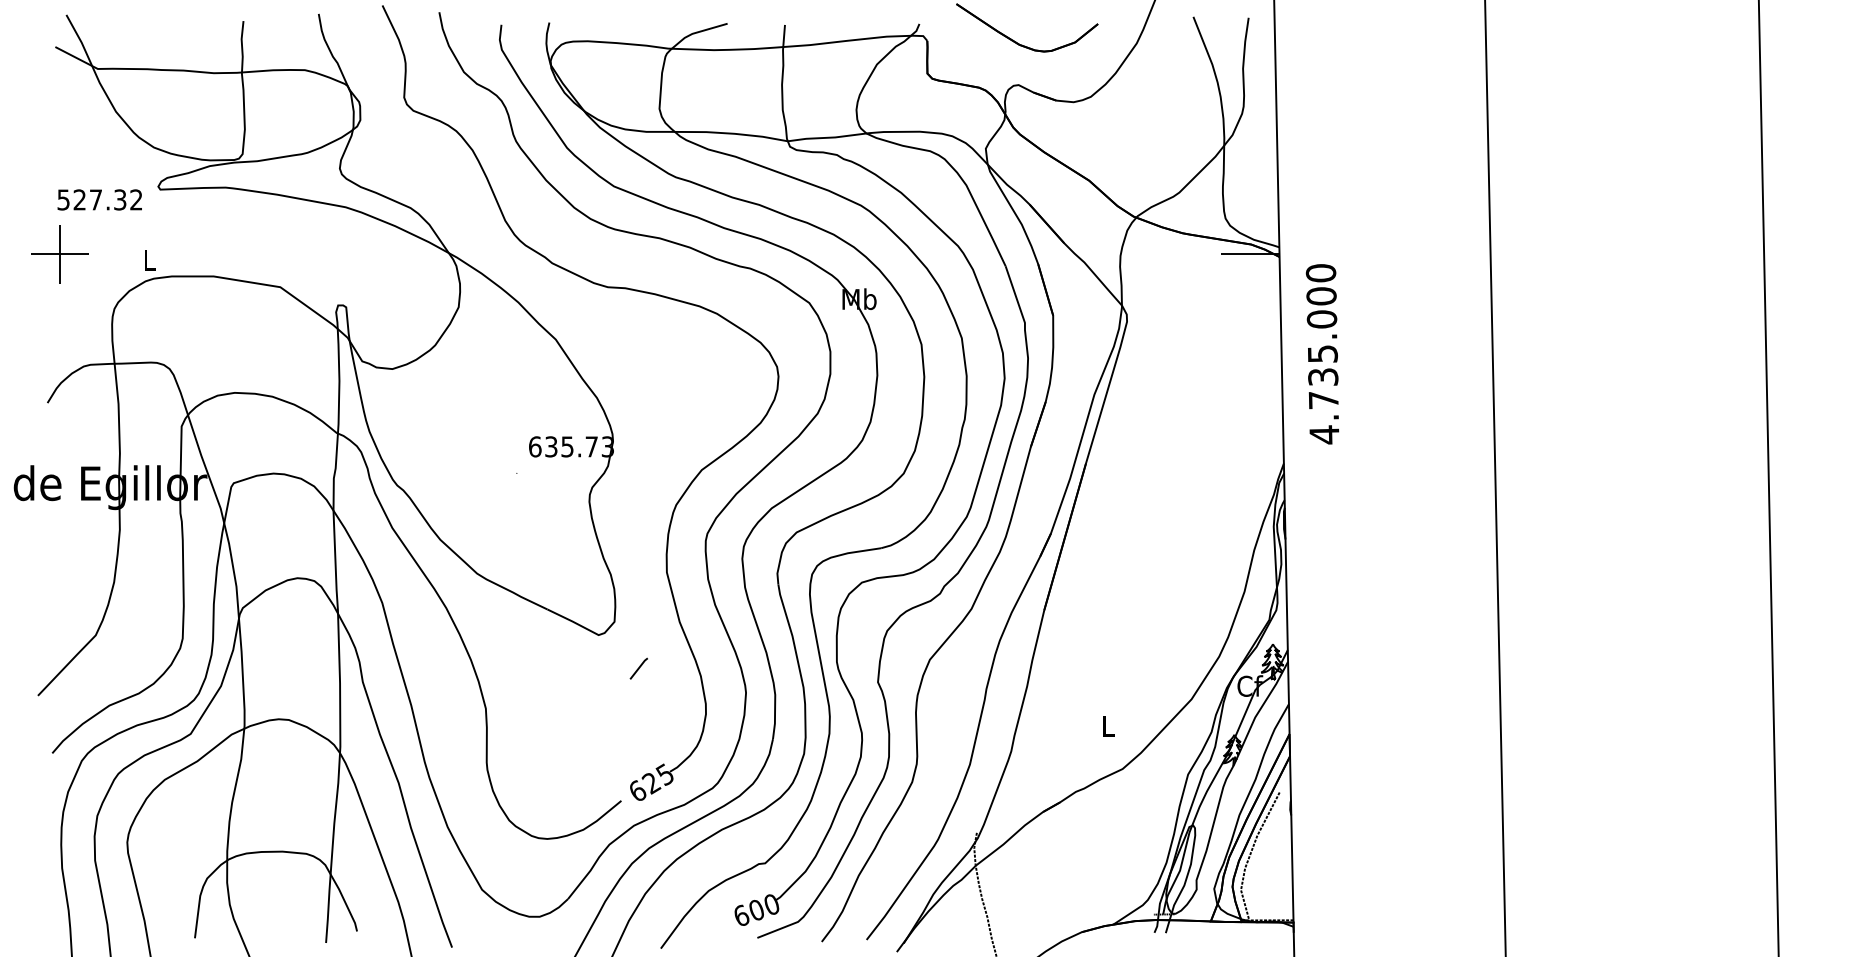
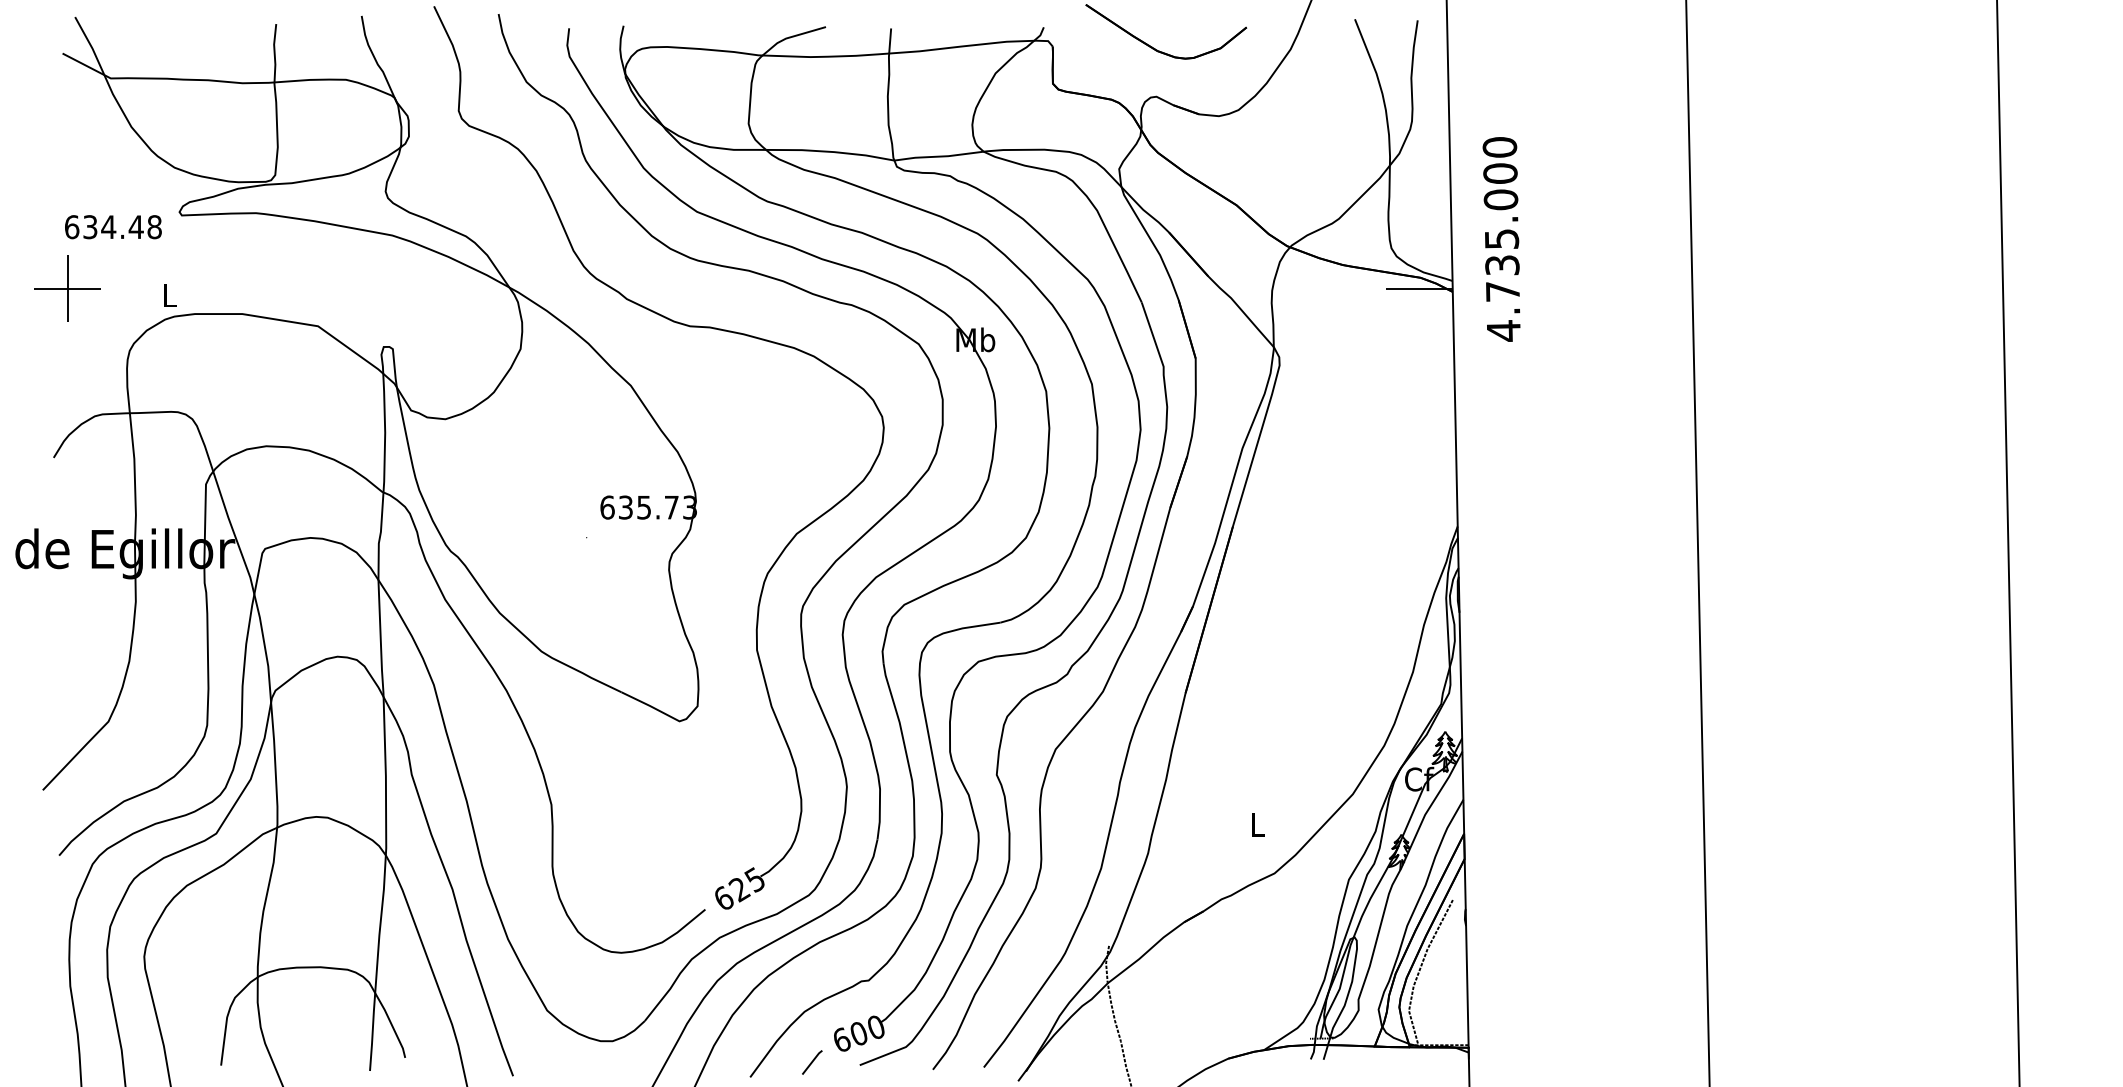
text: (100, 200) -> (113, 227), 527.32 -> 634.48
text: (1322, 354) -> (1501, 239), moved
line: (639, 668) -> (812, 1062), moved

